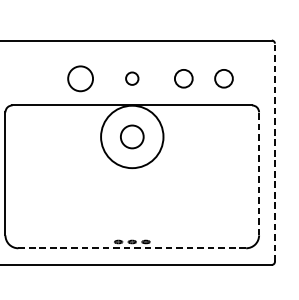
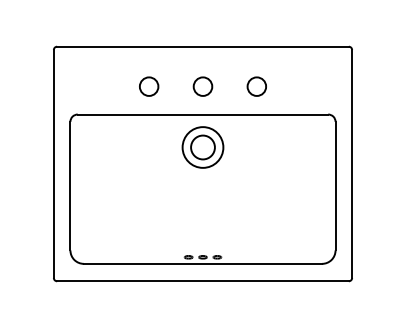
circle: (81, 78) -> (149, 86), size x0.71
circle: (131, 78) -> (202, 86), size x1.43
circle: (223, 78) -> (298, 86), removed
circle: (131, 136) -> (202, 147), size x0.62
line: (275, 152) -> (352, 163), dashed -> solid
line: (259, 173) -> (335, 185), dashed -> solid
line: (132, 247) -> (203, 263), dashed -> solid

